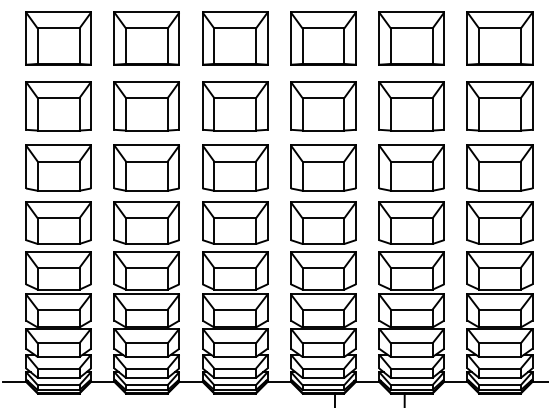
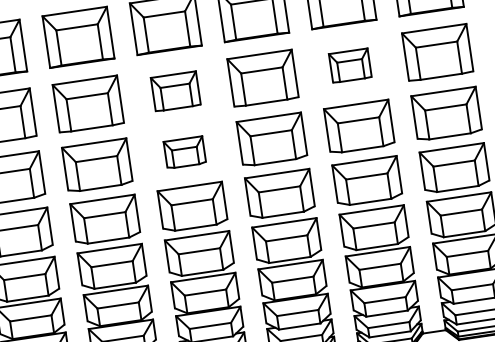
part: (235, 106) -> (176, 91), size x0.7
part: (411, 106) -> (350, 65), size x0.6
part: (235, 167) -> (185, 151), size x0.6

